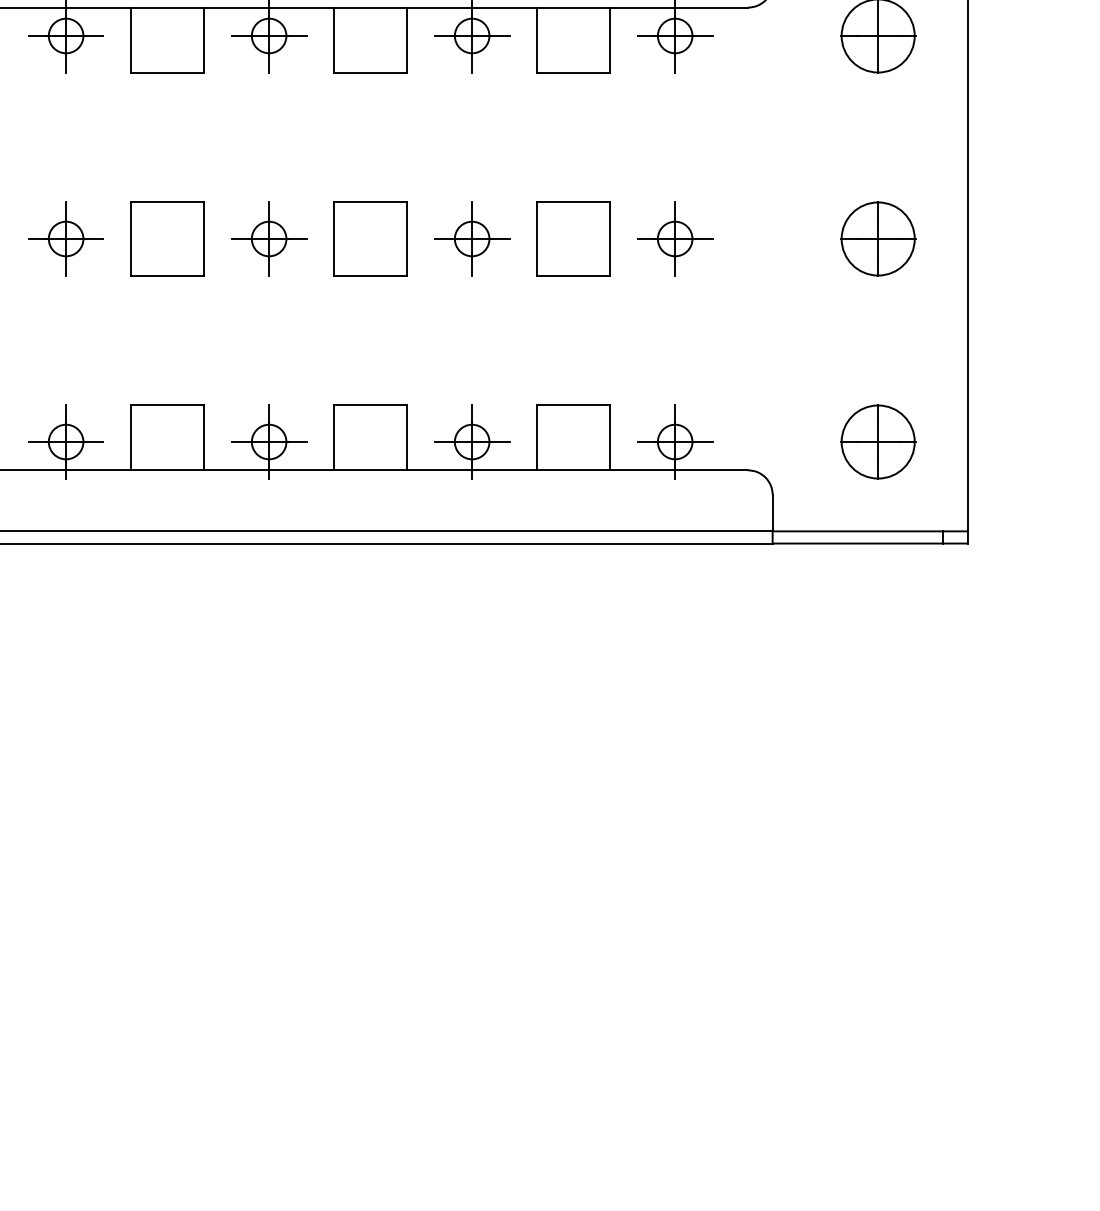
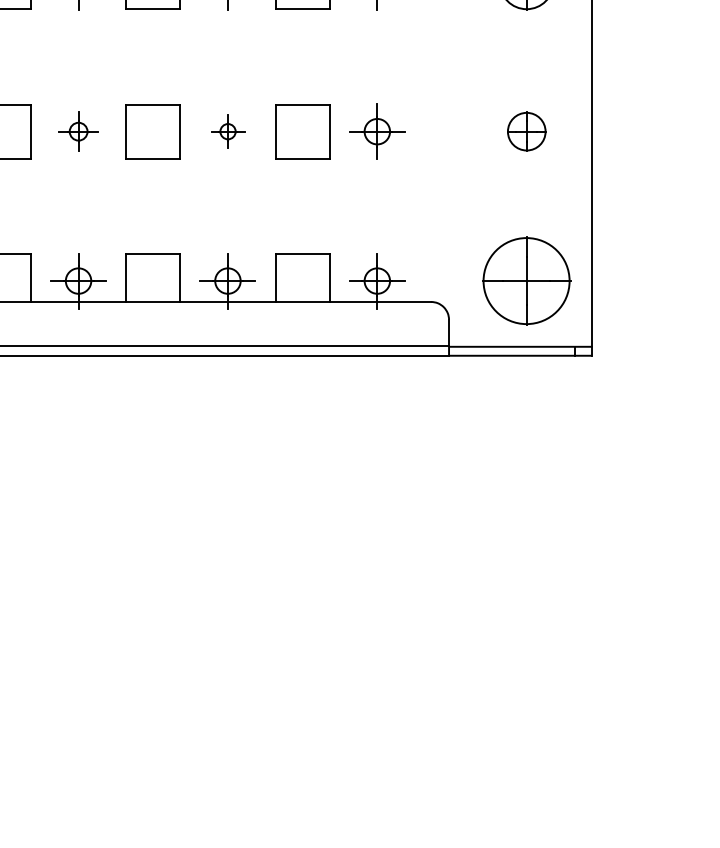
part: (269, 238) -> (78, 131), size x0.7
part: (472, 238) -> (228, 131), size x0.6
part: (878, 238) -> (526, 131), size x0.7
part: (878, 441) -> (526, 280), size x1.6

